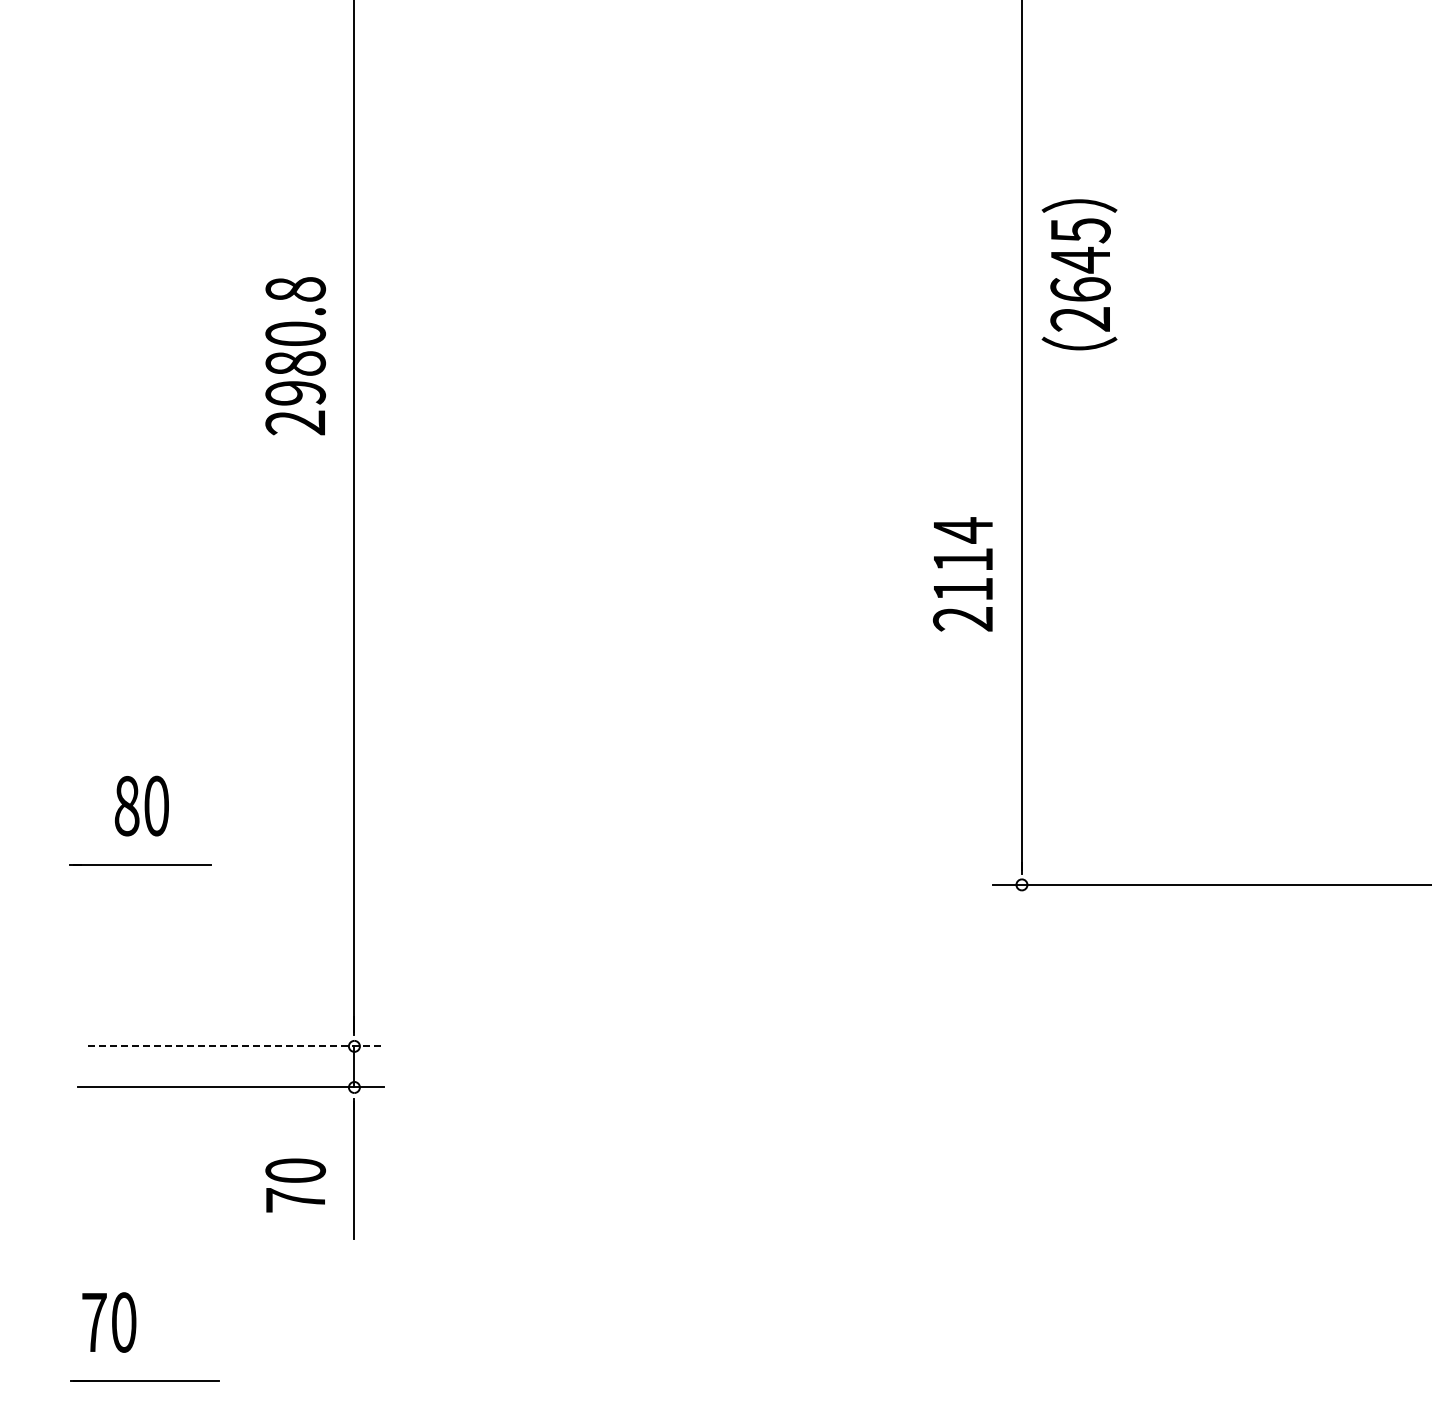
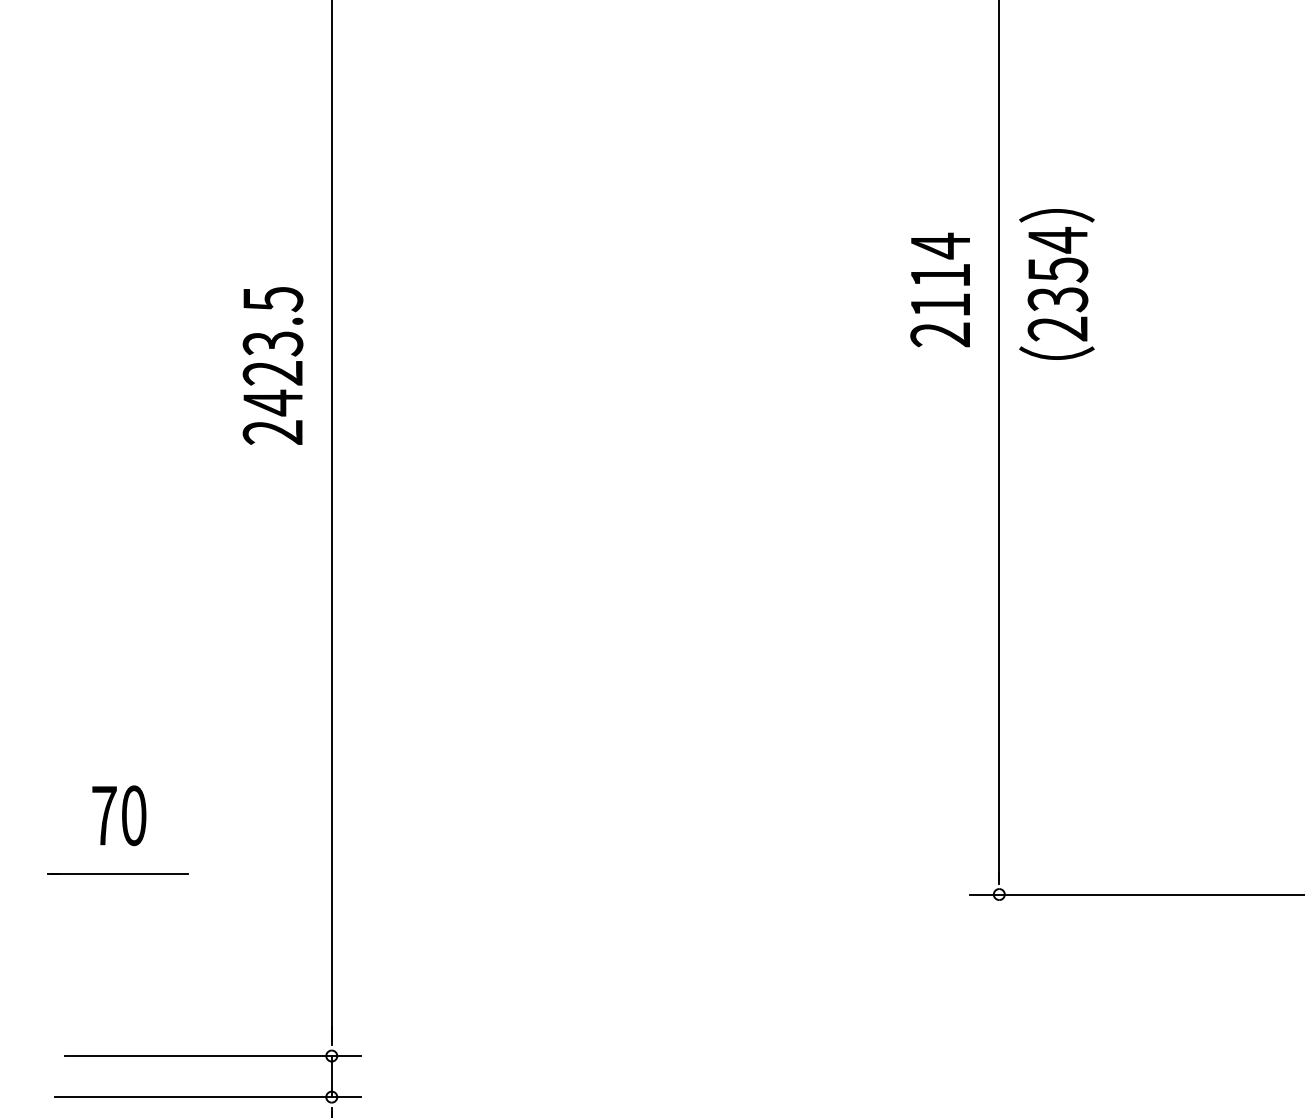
text: (1080, 259) -> (1057, 269), 2645 -> 2354
text: (295, 341) -> (272, 351), 2980.8 -> 2423.5
text: (962, 574) -> (939, 290), moved
text: (126, 806) -> (103, 816), 80 -> 70
line: (236, 1046) -> (213, 1056), dashed -> solid

